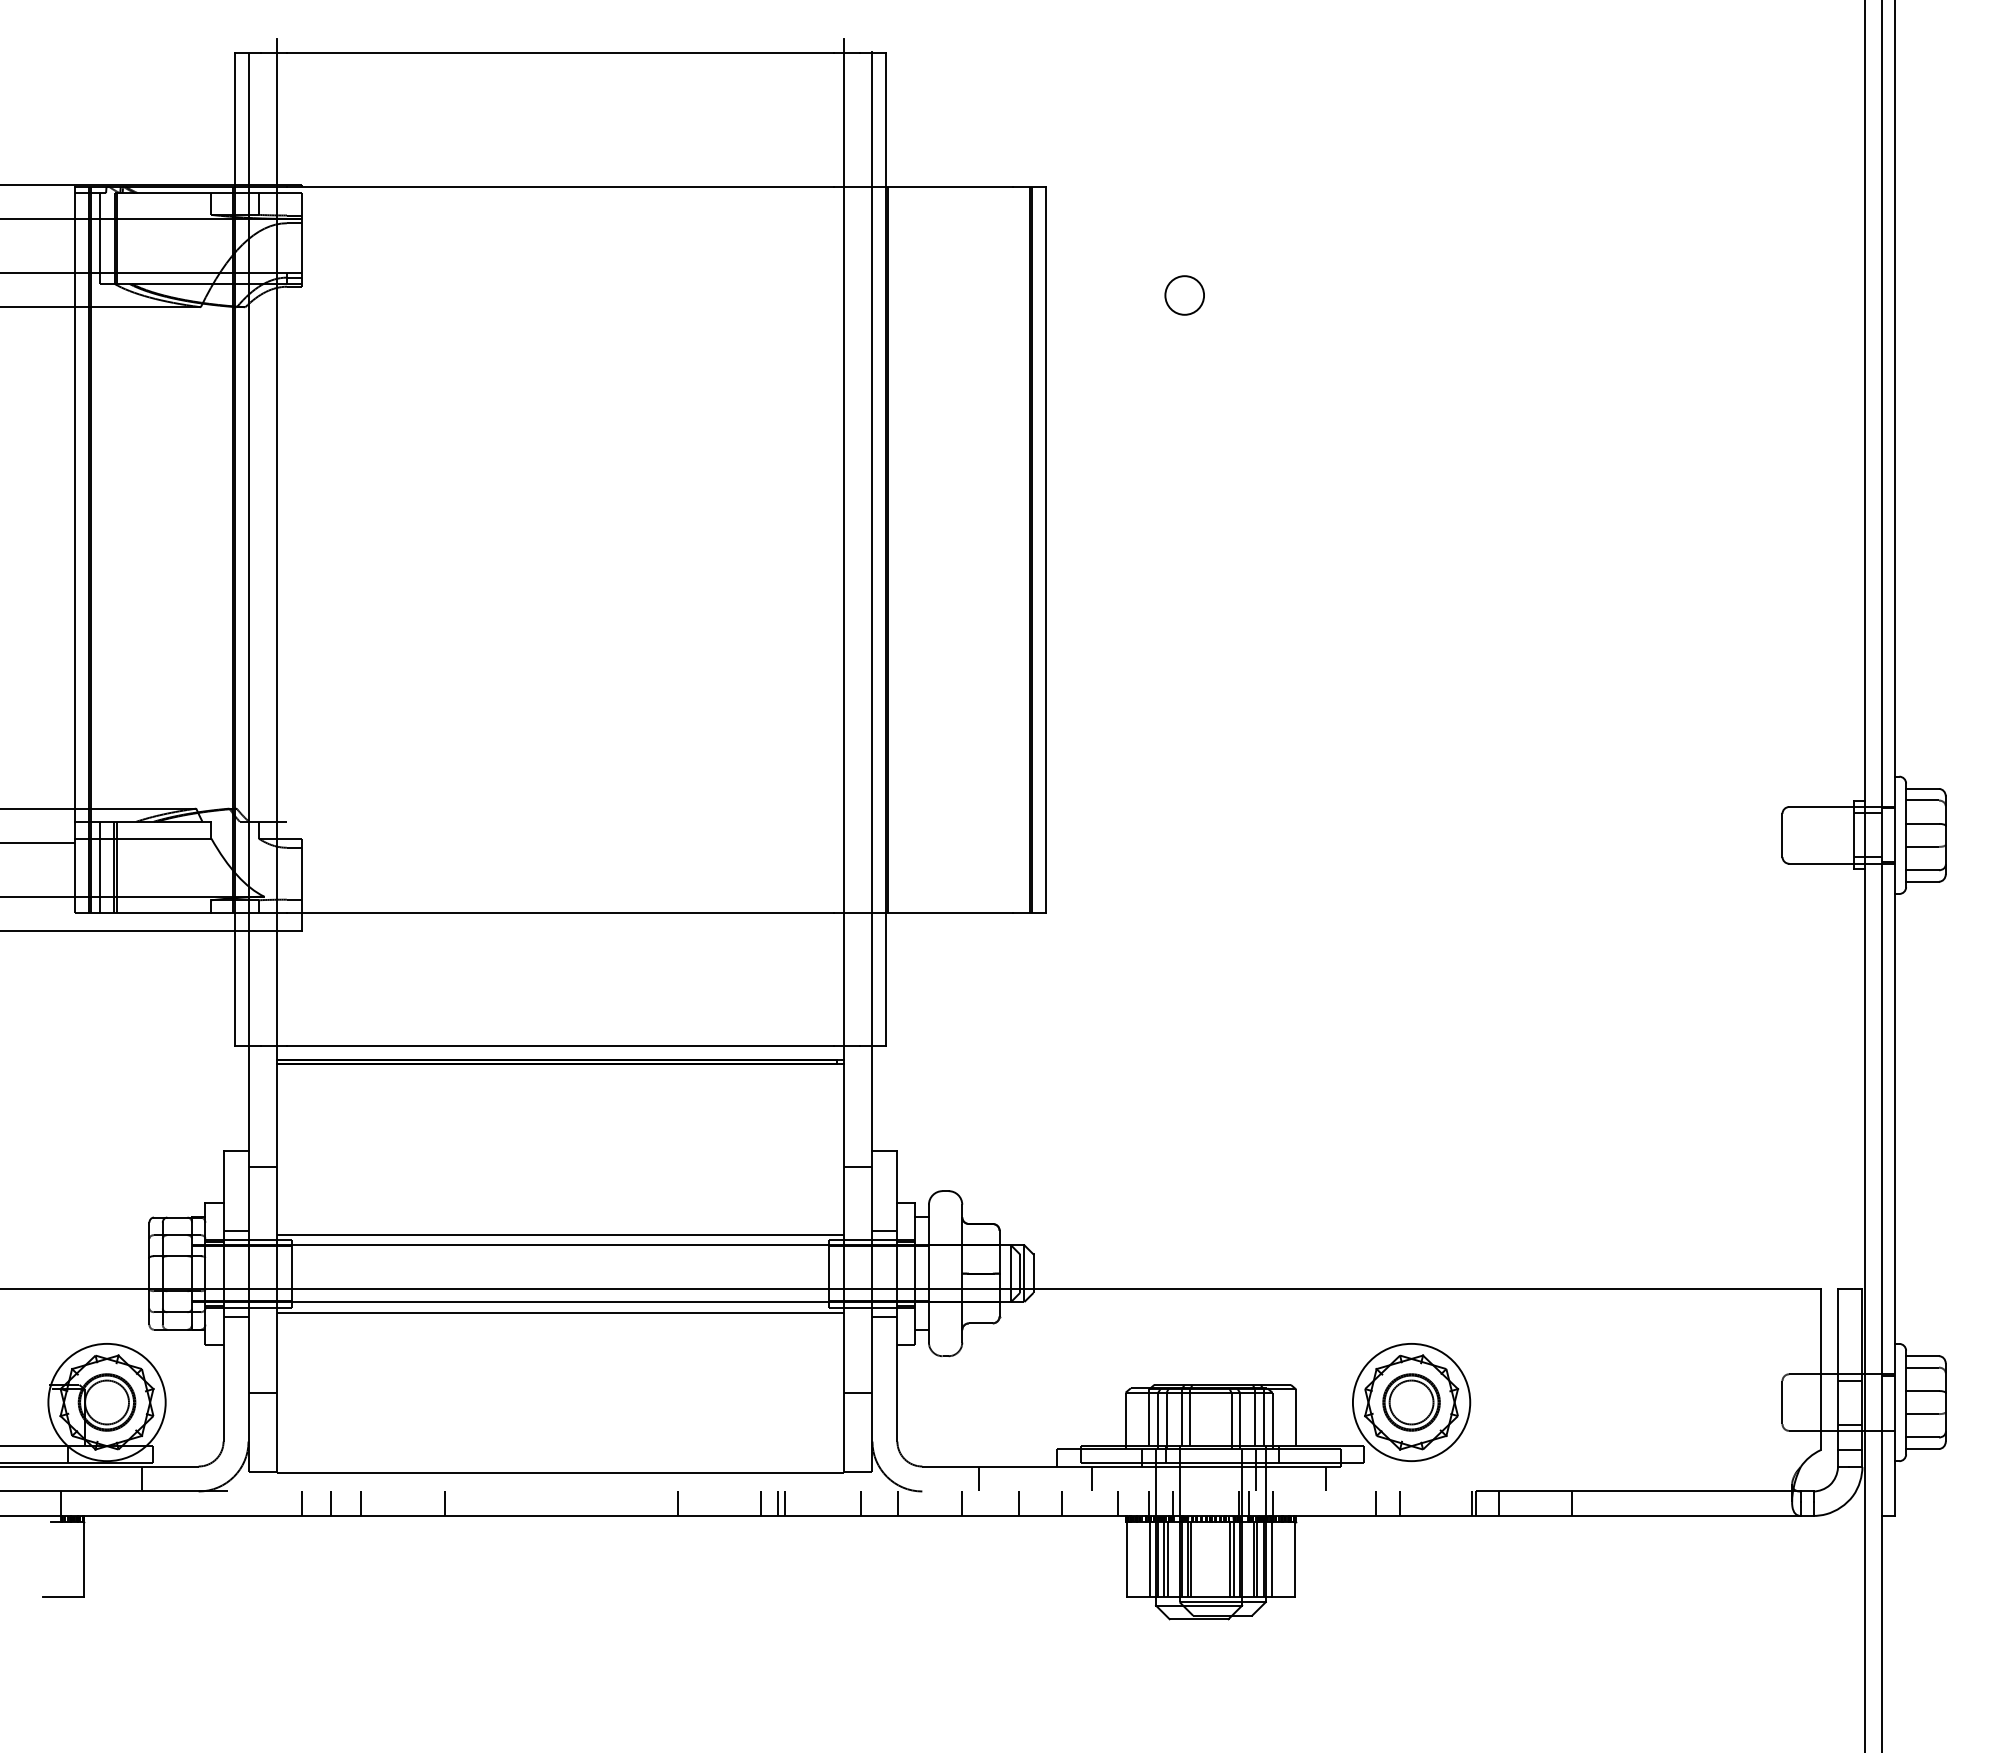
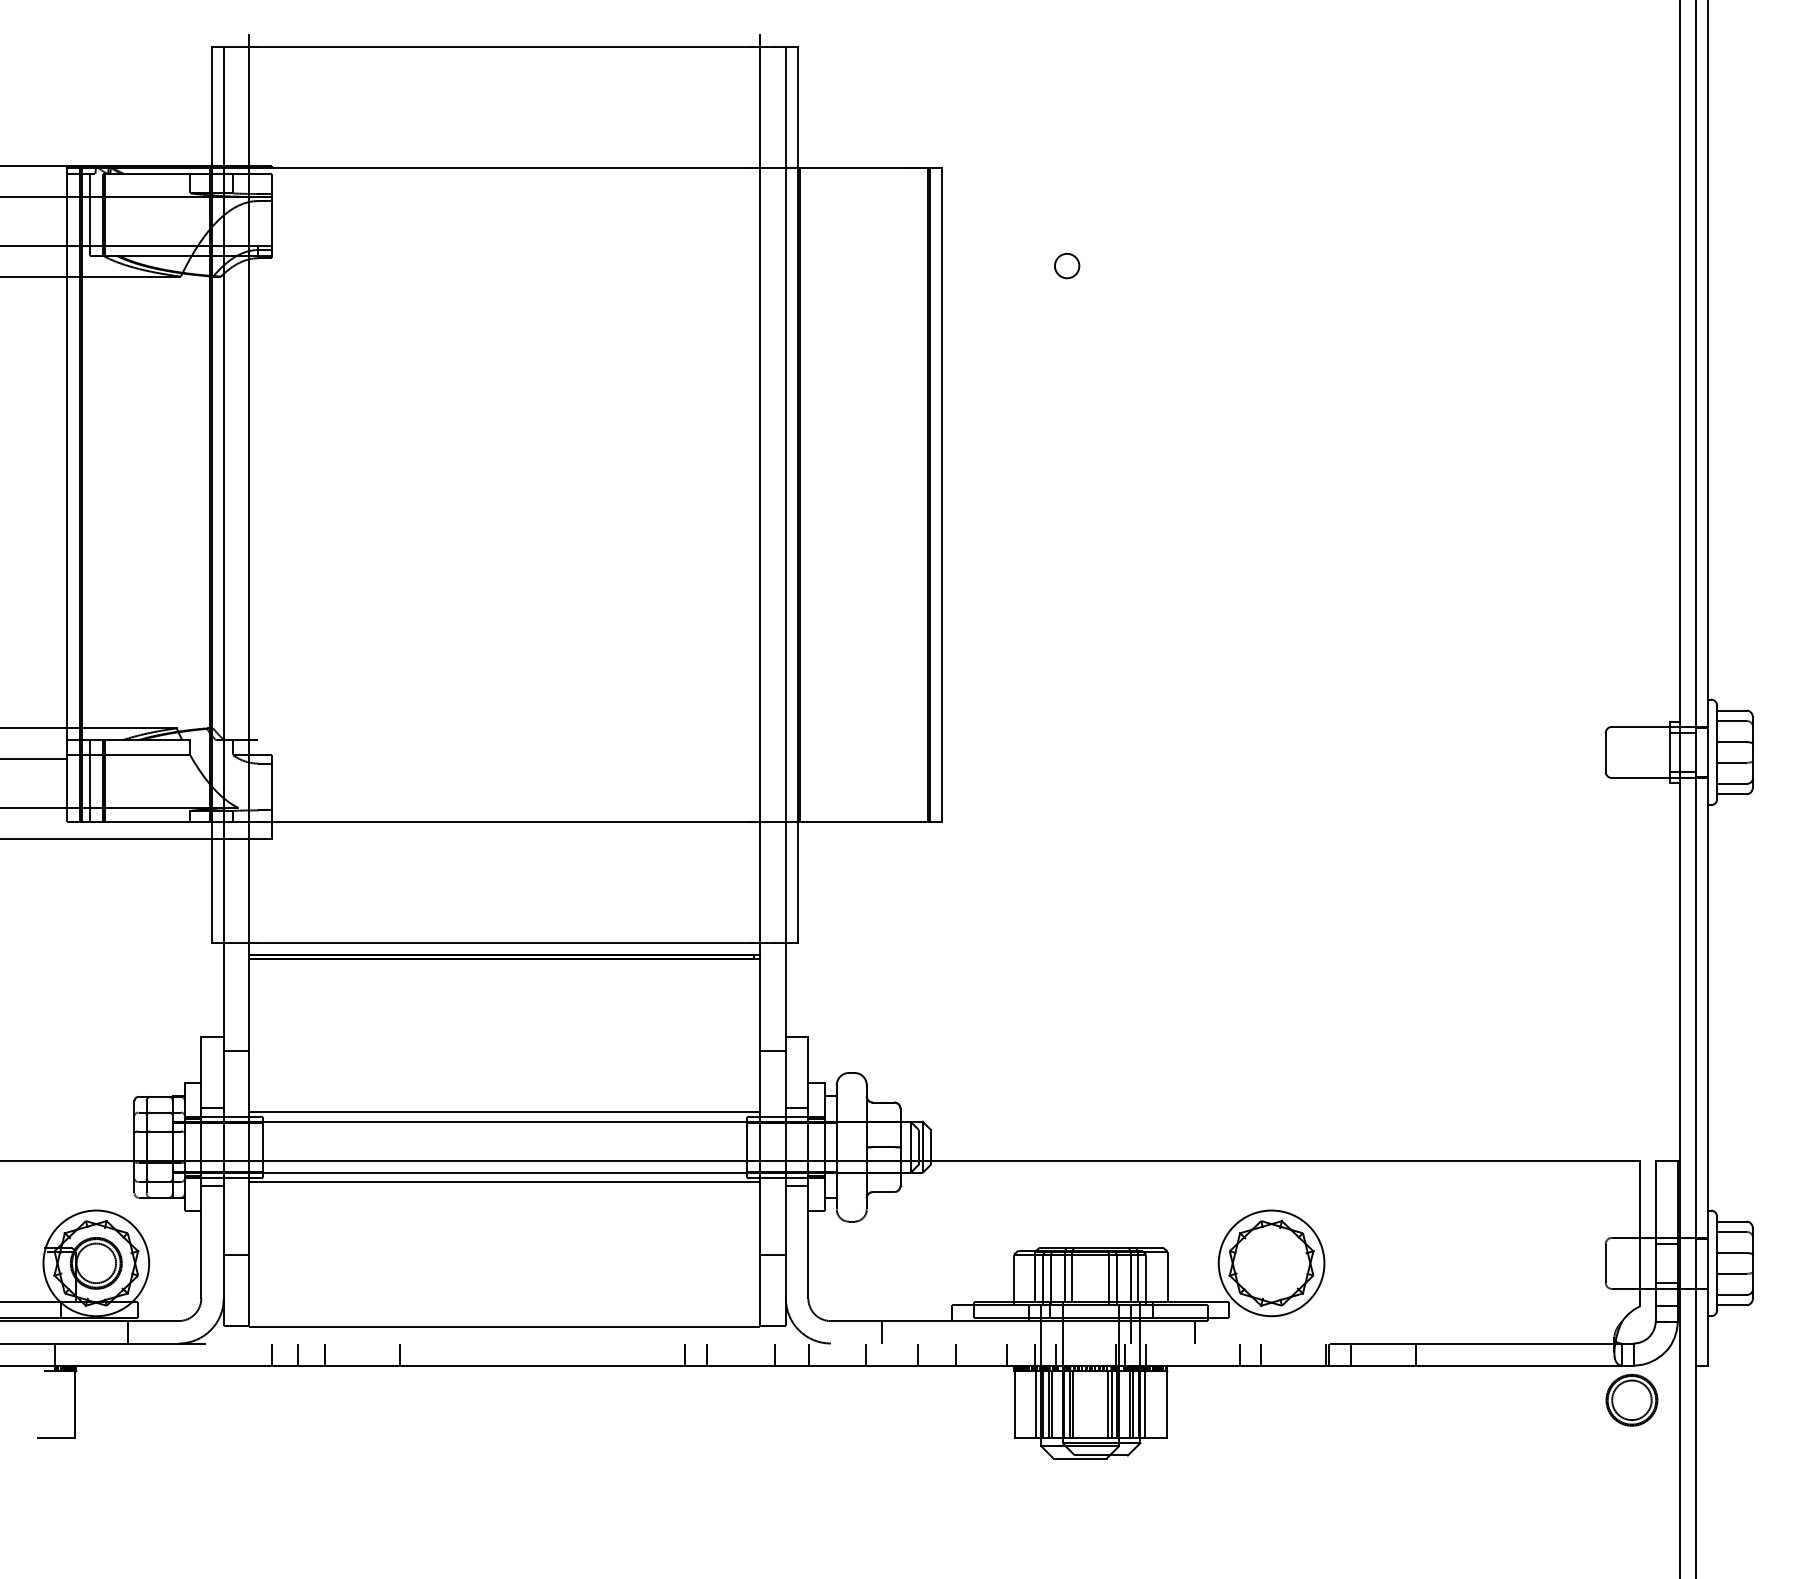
circle: (1184, 295) -> (1067, 266), size x0.7
part: (1411, 1402) -> (1631, 1400), moved
line: (1092, 1478) -> (984, 1331), removed
line: (678, 1503) -> (611, 1354), removed
line: (777, 1503) -> (700, 1354), removed

